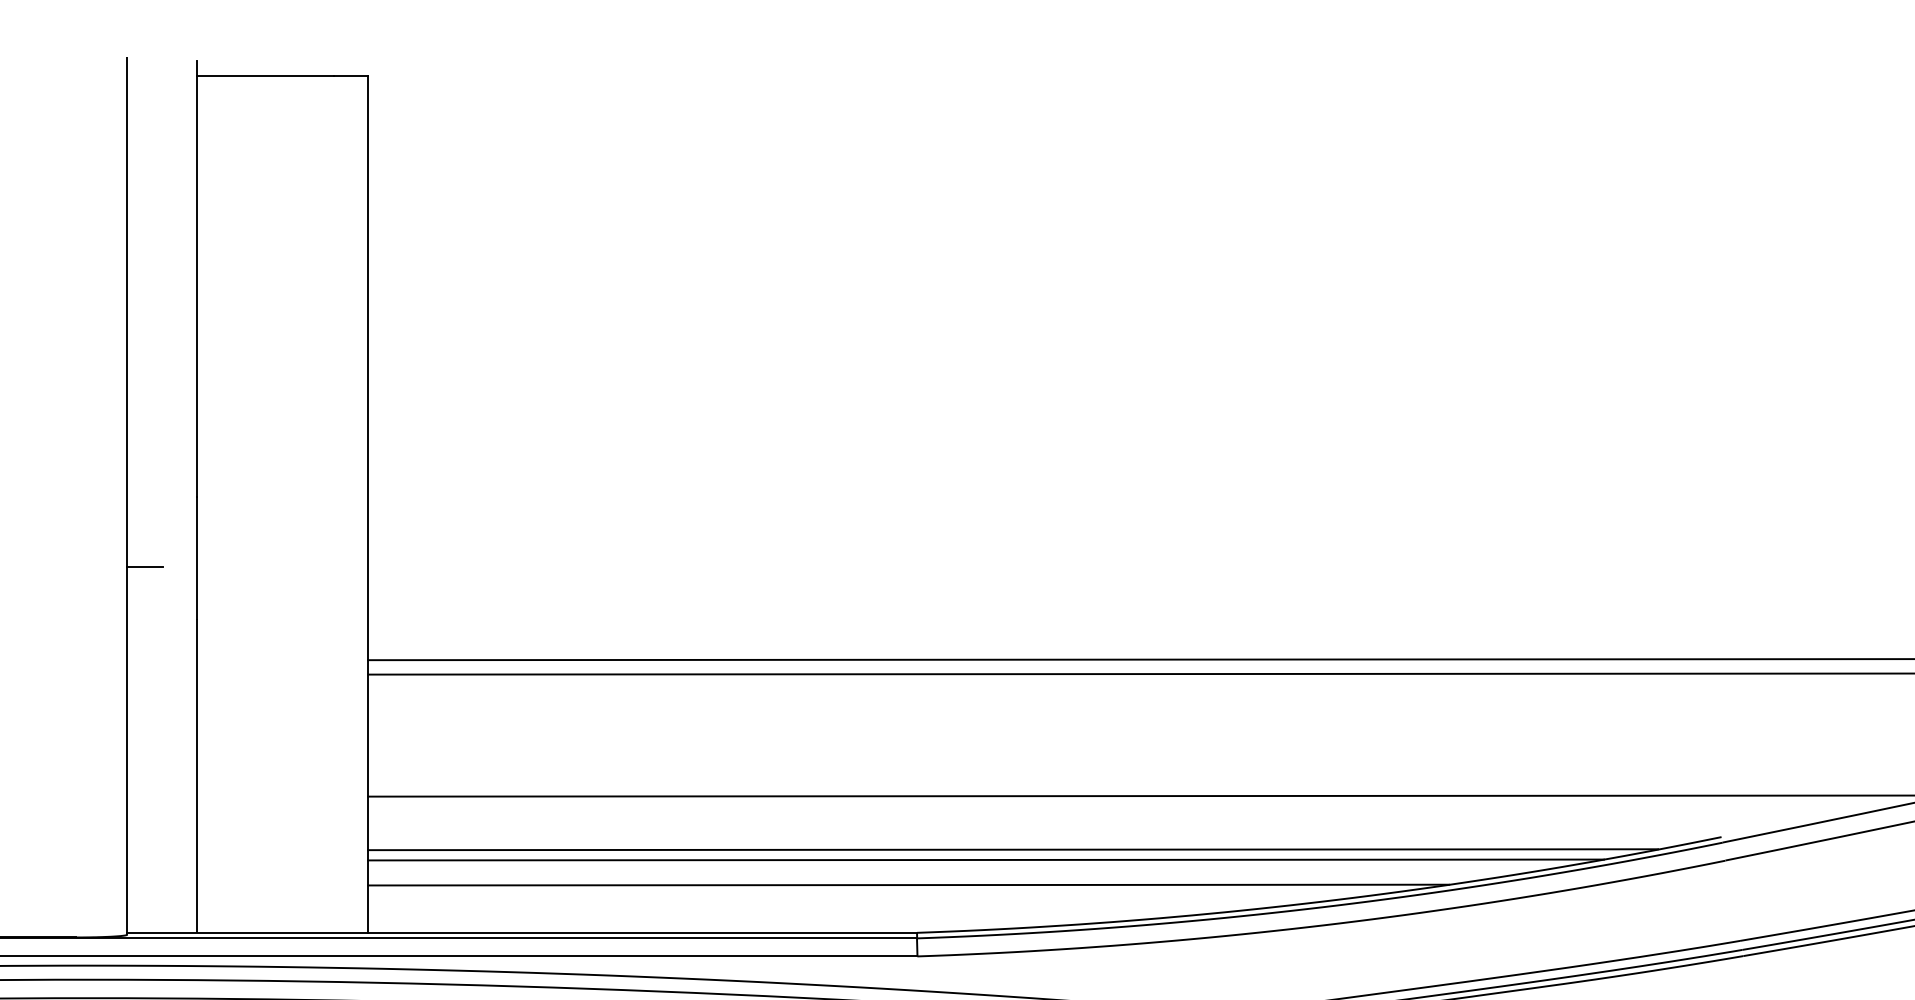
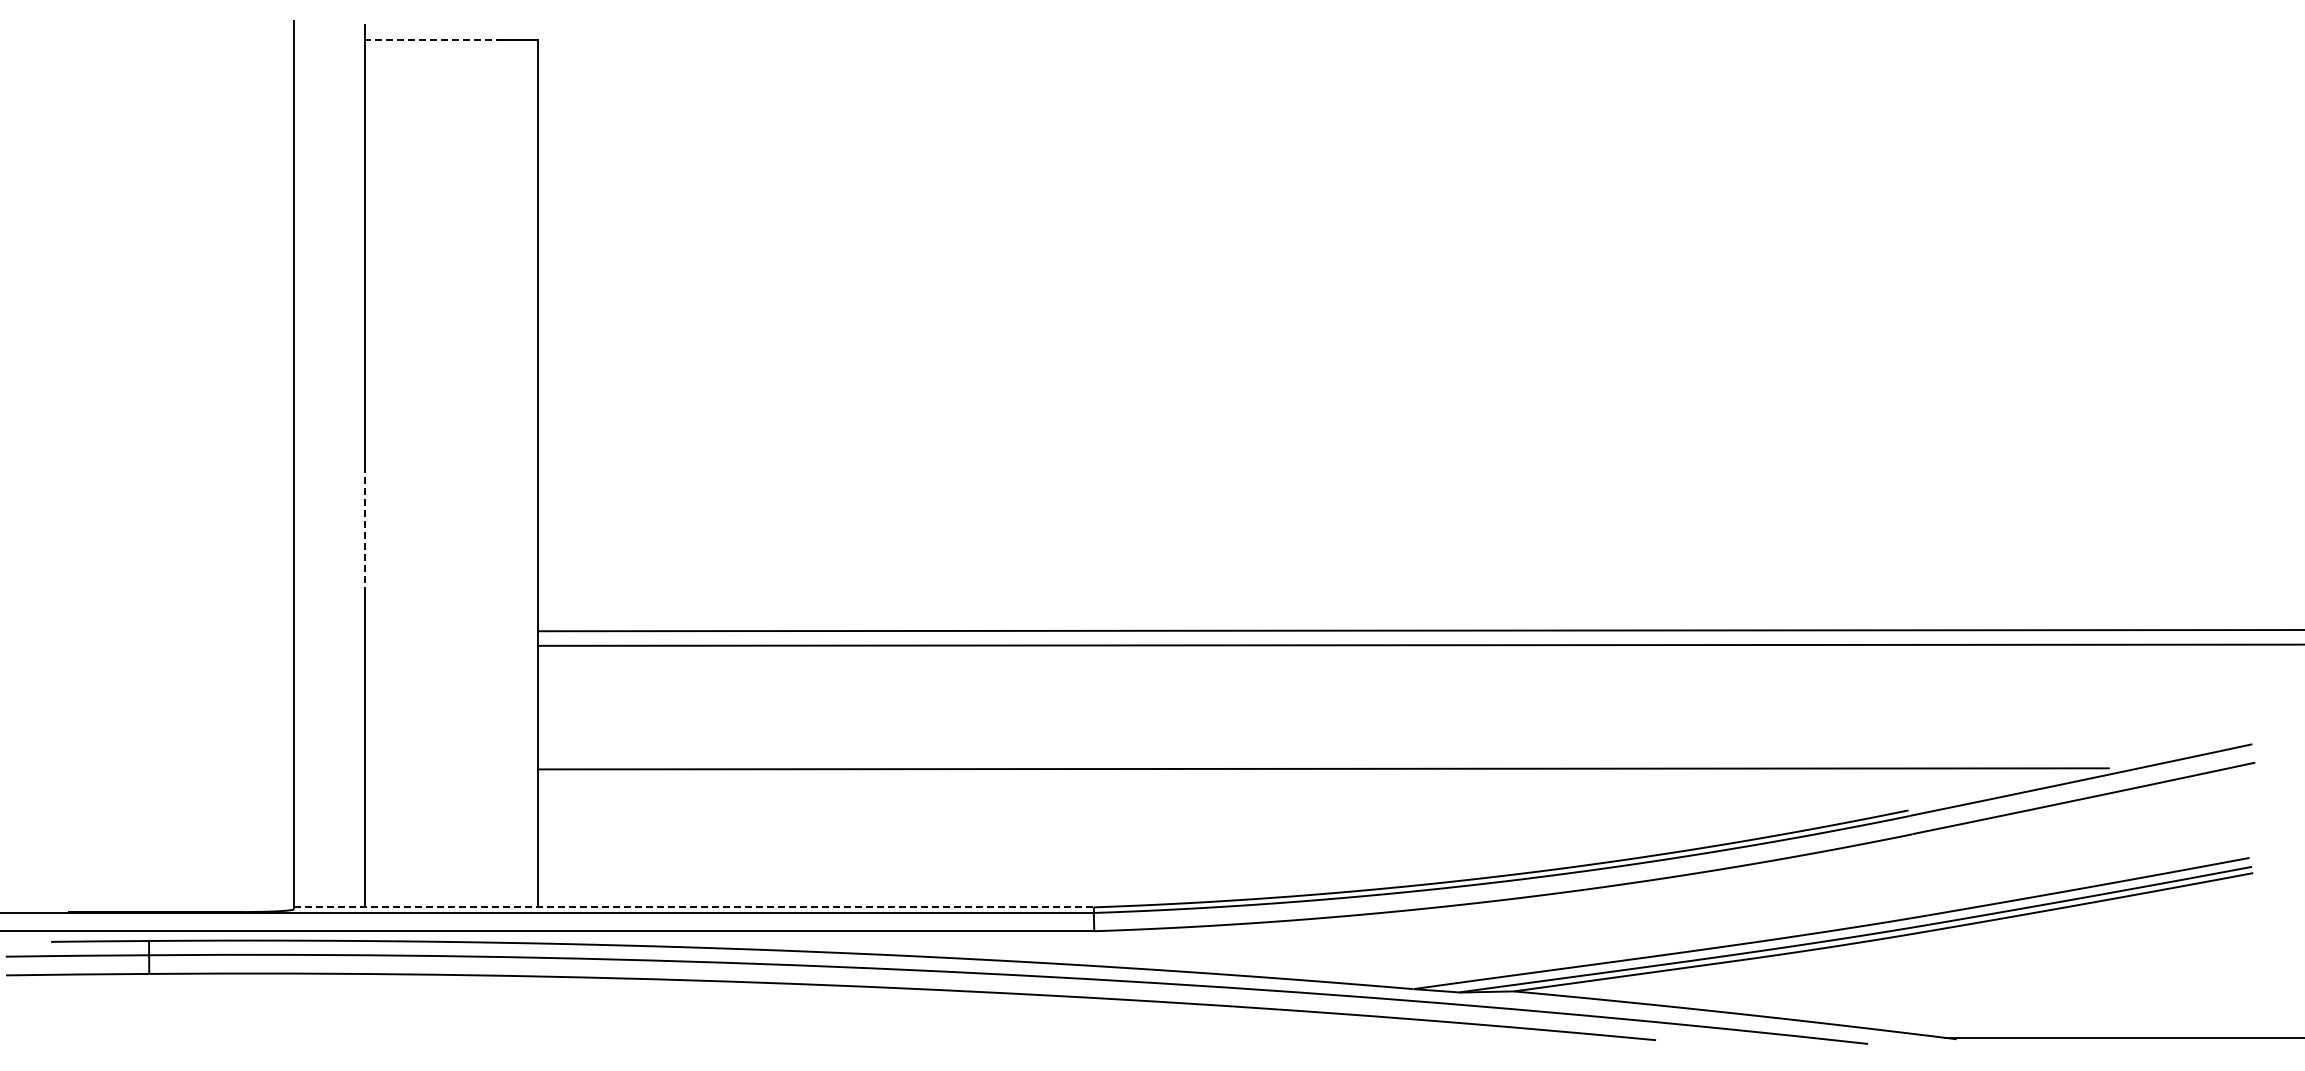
line: (264, 75) -> (433, 39), solid -> dashed
line: (196, 558) -> (364, 528), solid -> dashed
line: (145, 566) -> (312, 536), removed
line: (1013, 849) -> (1191, 822), removed
line: (985, 859) -> (1163, 833), removed
line: (908, 884) -> (1085, 858), removed
line: (521, 932) -> (693, 907), solid -> dashed

